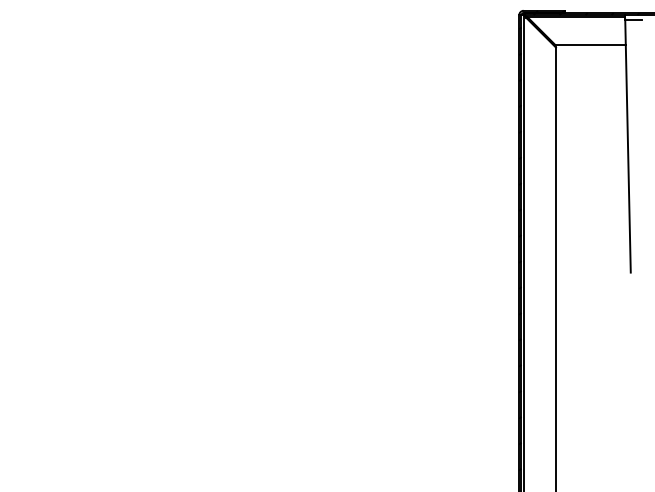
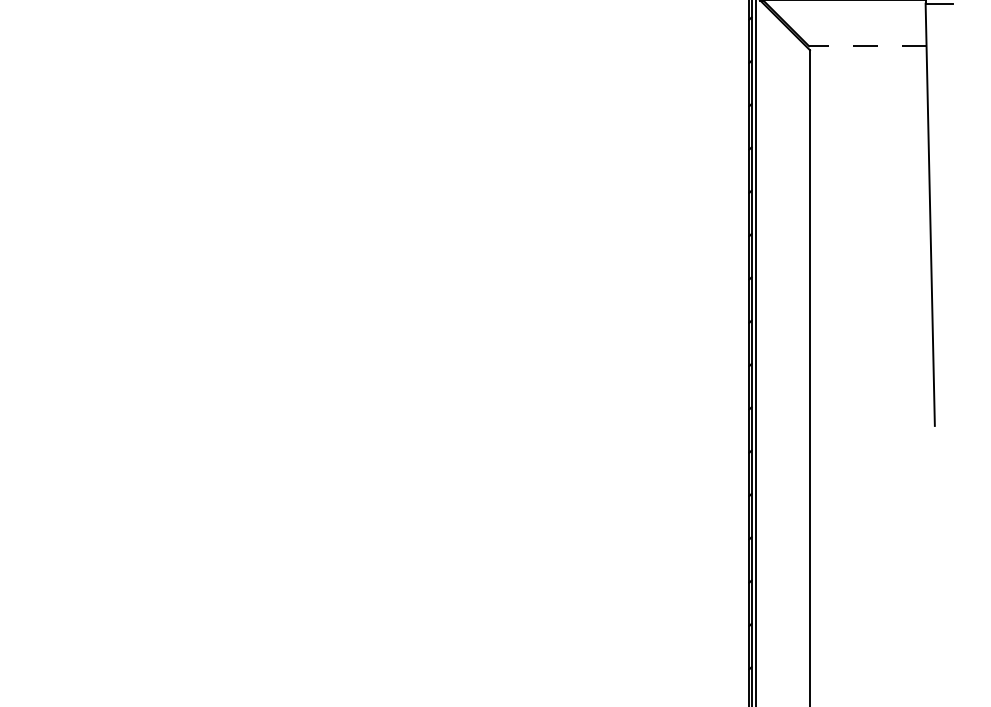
line: (590, 45) -> (867, 46), solid -> dashed

